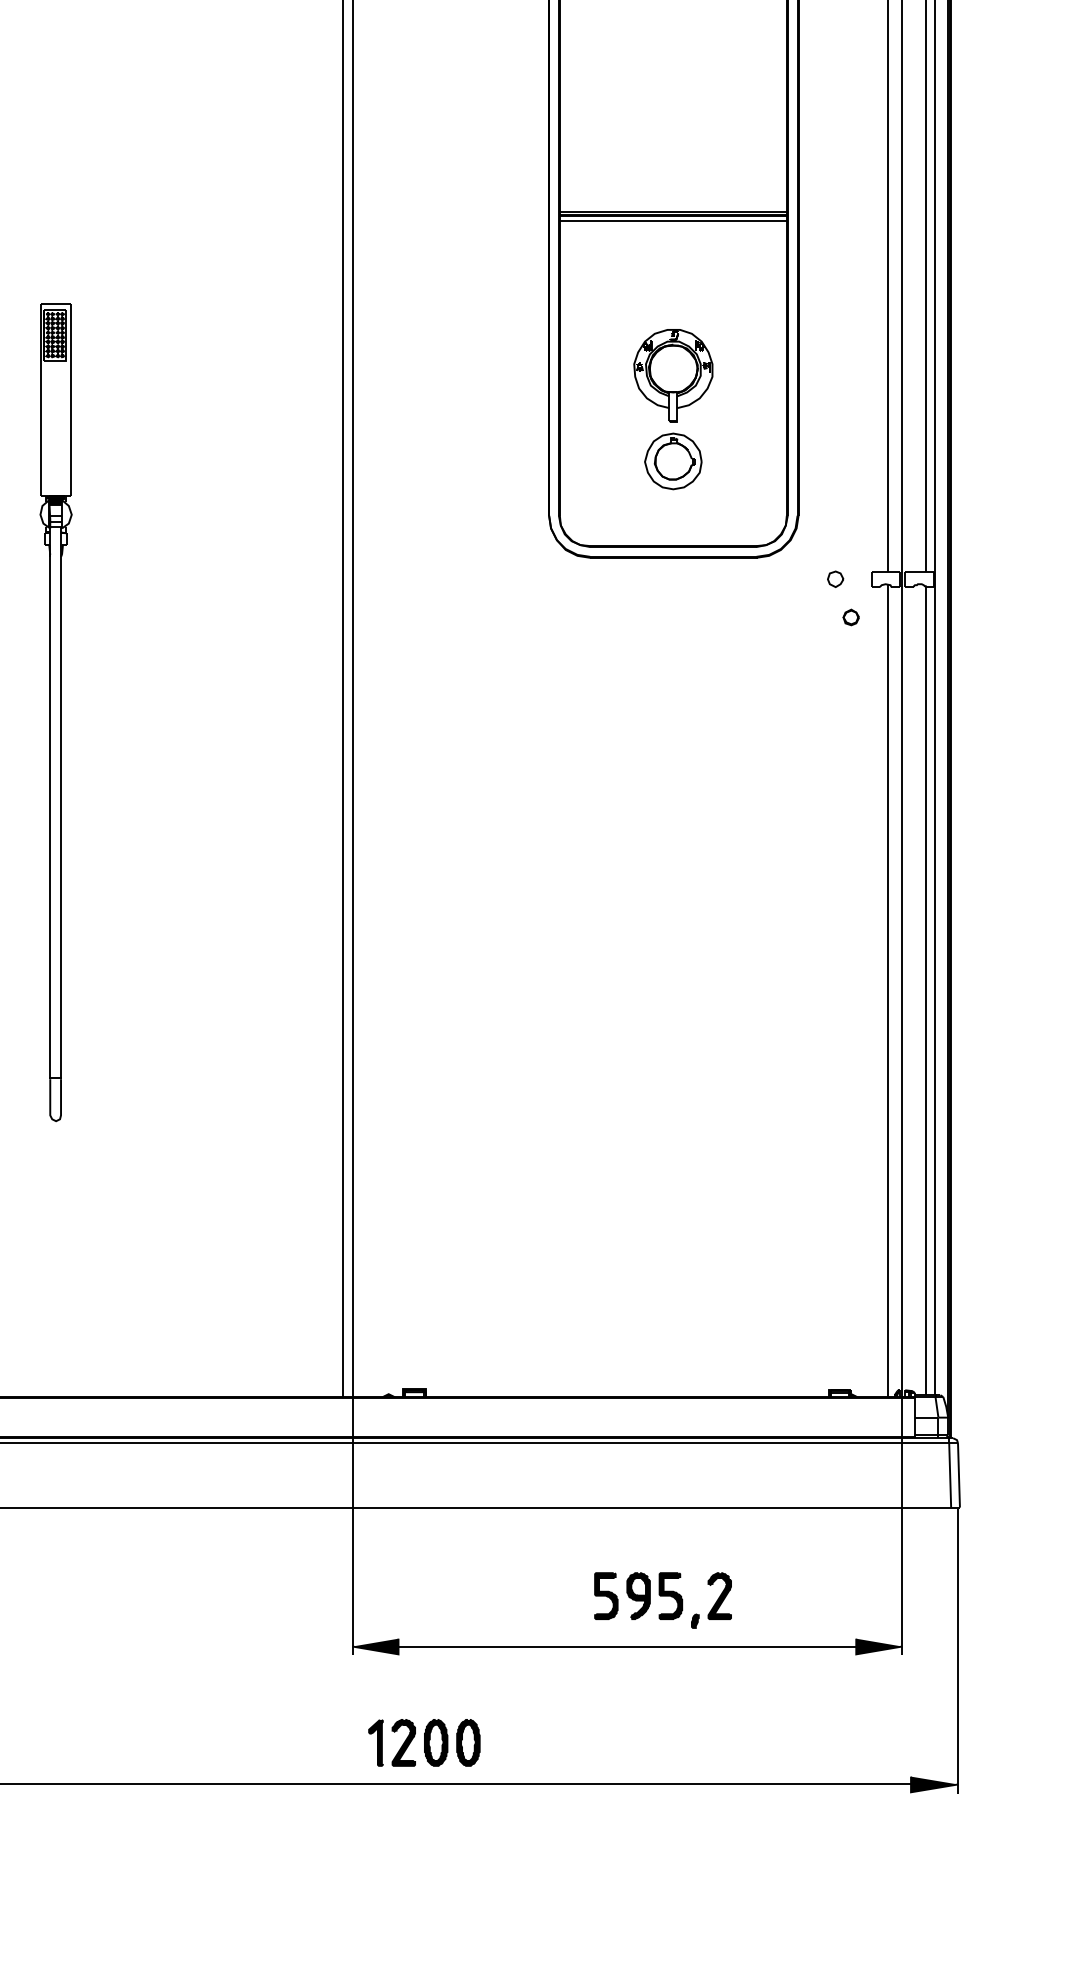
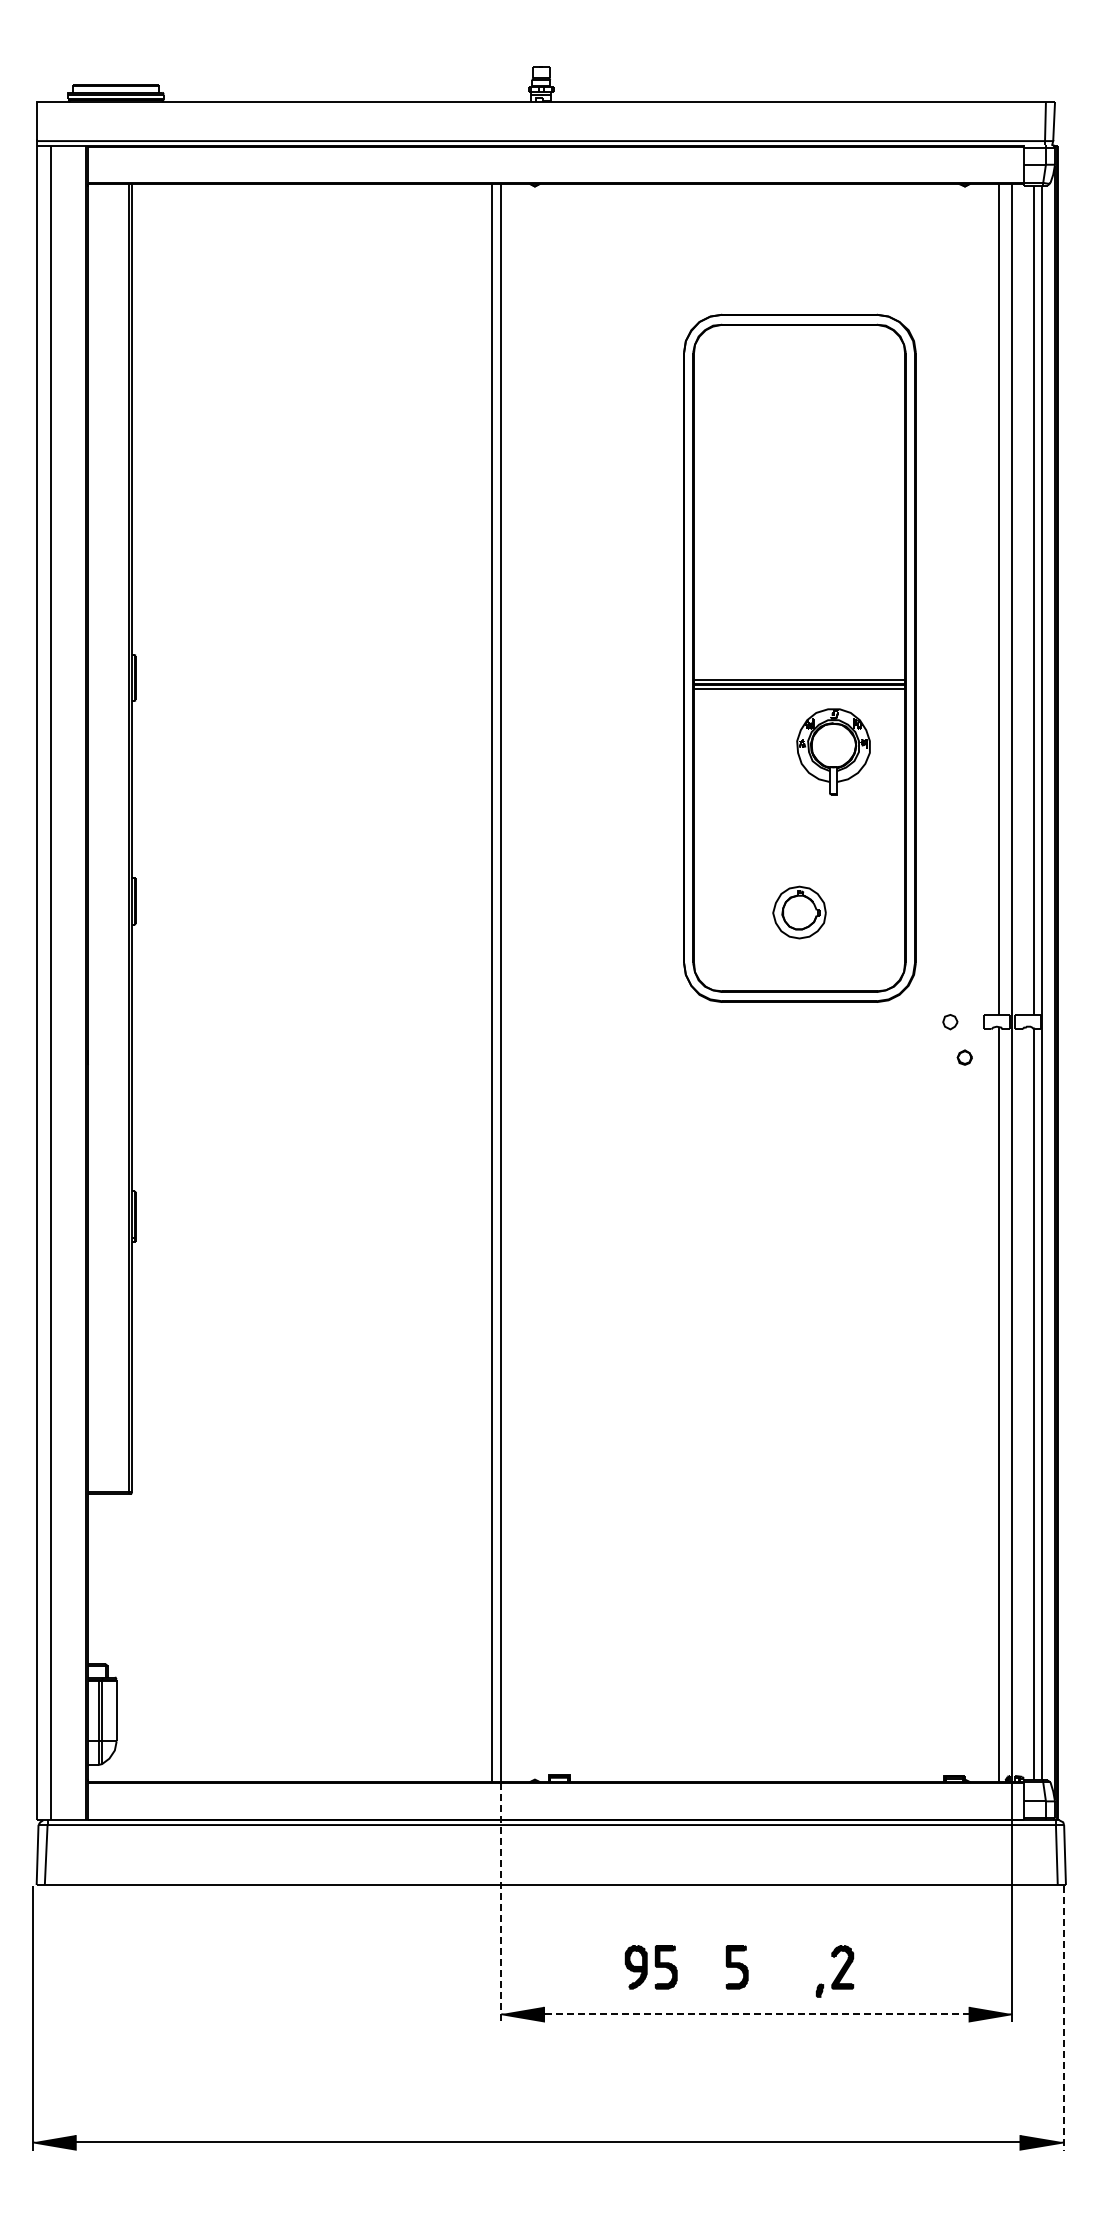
part: (673, 375) -> (833, 751), moved
part: (55, 713) -> (225, 1146), removed
line: (352, 1526) -> (501, 1902), solid -> dashed
part: (653, 1596) -> (650, 1967), moved
line: (627, 1646) -> (756, 2014), solid -> dashed
line: (958, 1651) -> (1064, 2018), solid -> dashed
part: (423, 1742) -> (567, 2103), removed

